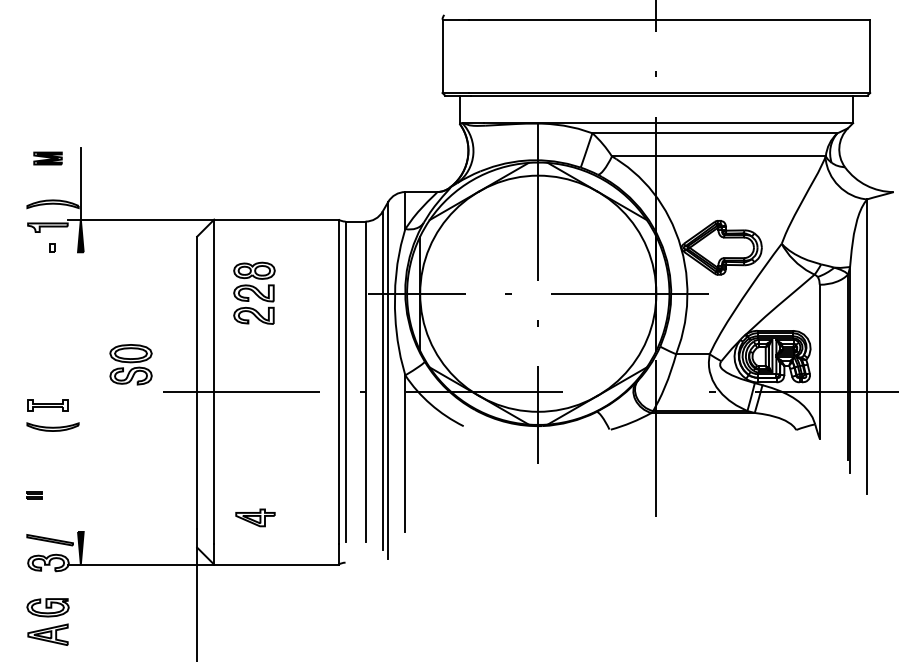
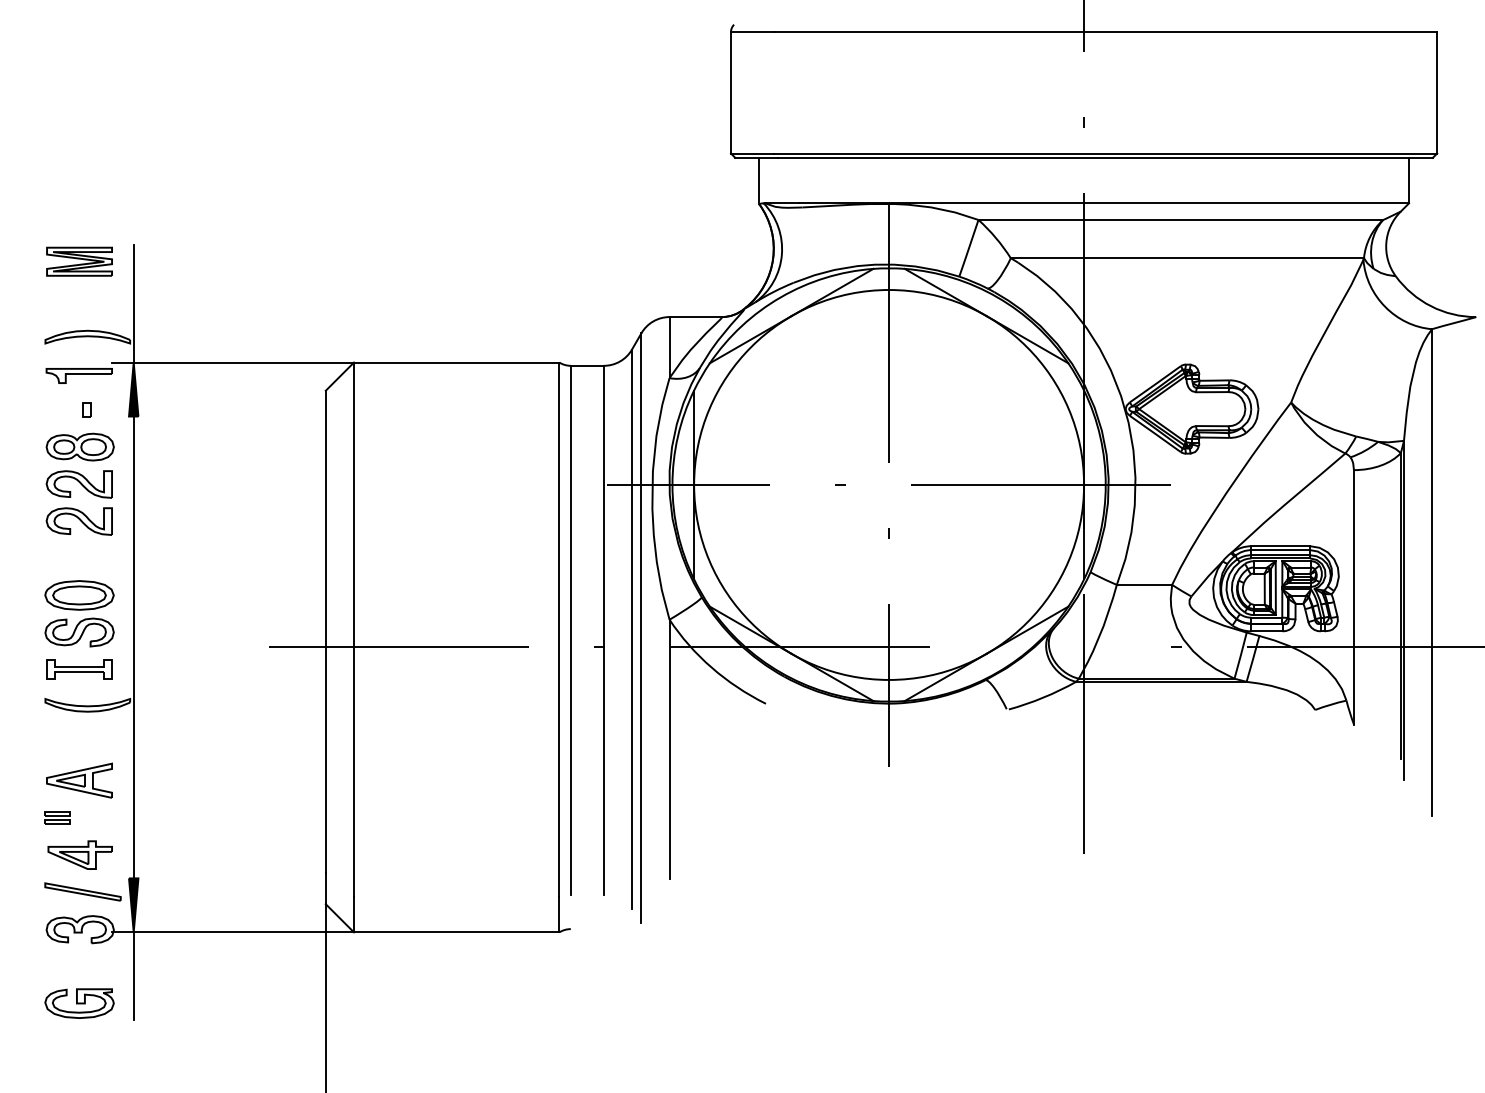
part: (47, 158) -> (78, 261), size x1.43
part: (254, 292) -> (80, 482), moved
part: (130, 364) -> (78, 613), moved
line: (80, 391) -> (133, 646), added
part: (255, 517) -> (80, 854), moved
line: (80, 590) -> (133, 975), added
part: (47, 634) -> (78, 780), moved

